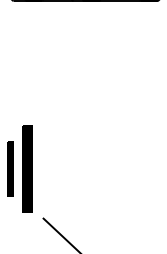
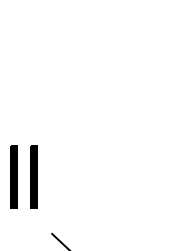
part: (27, 168) -> (33, 176), size x0.62

